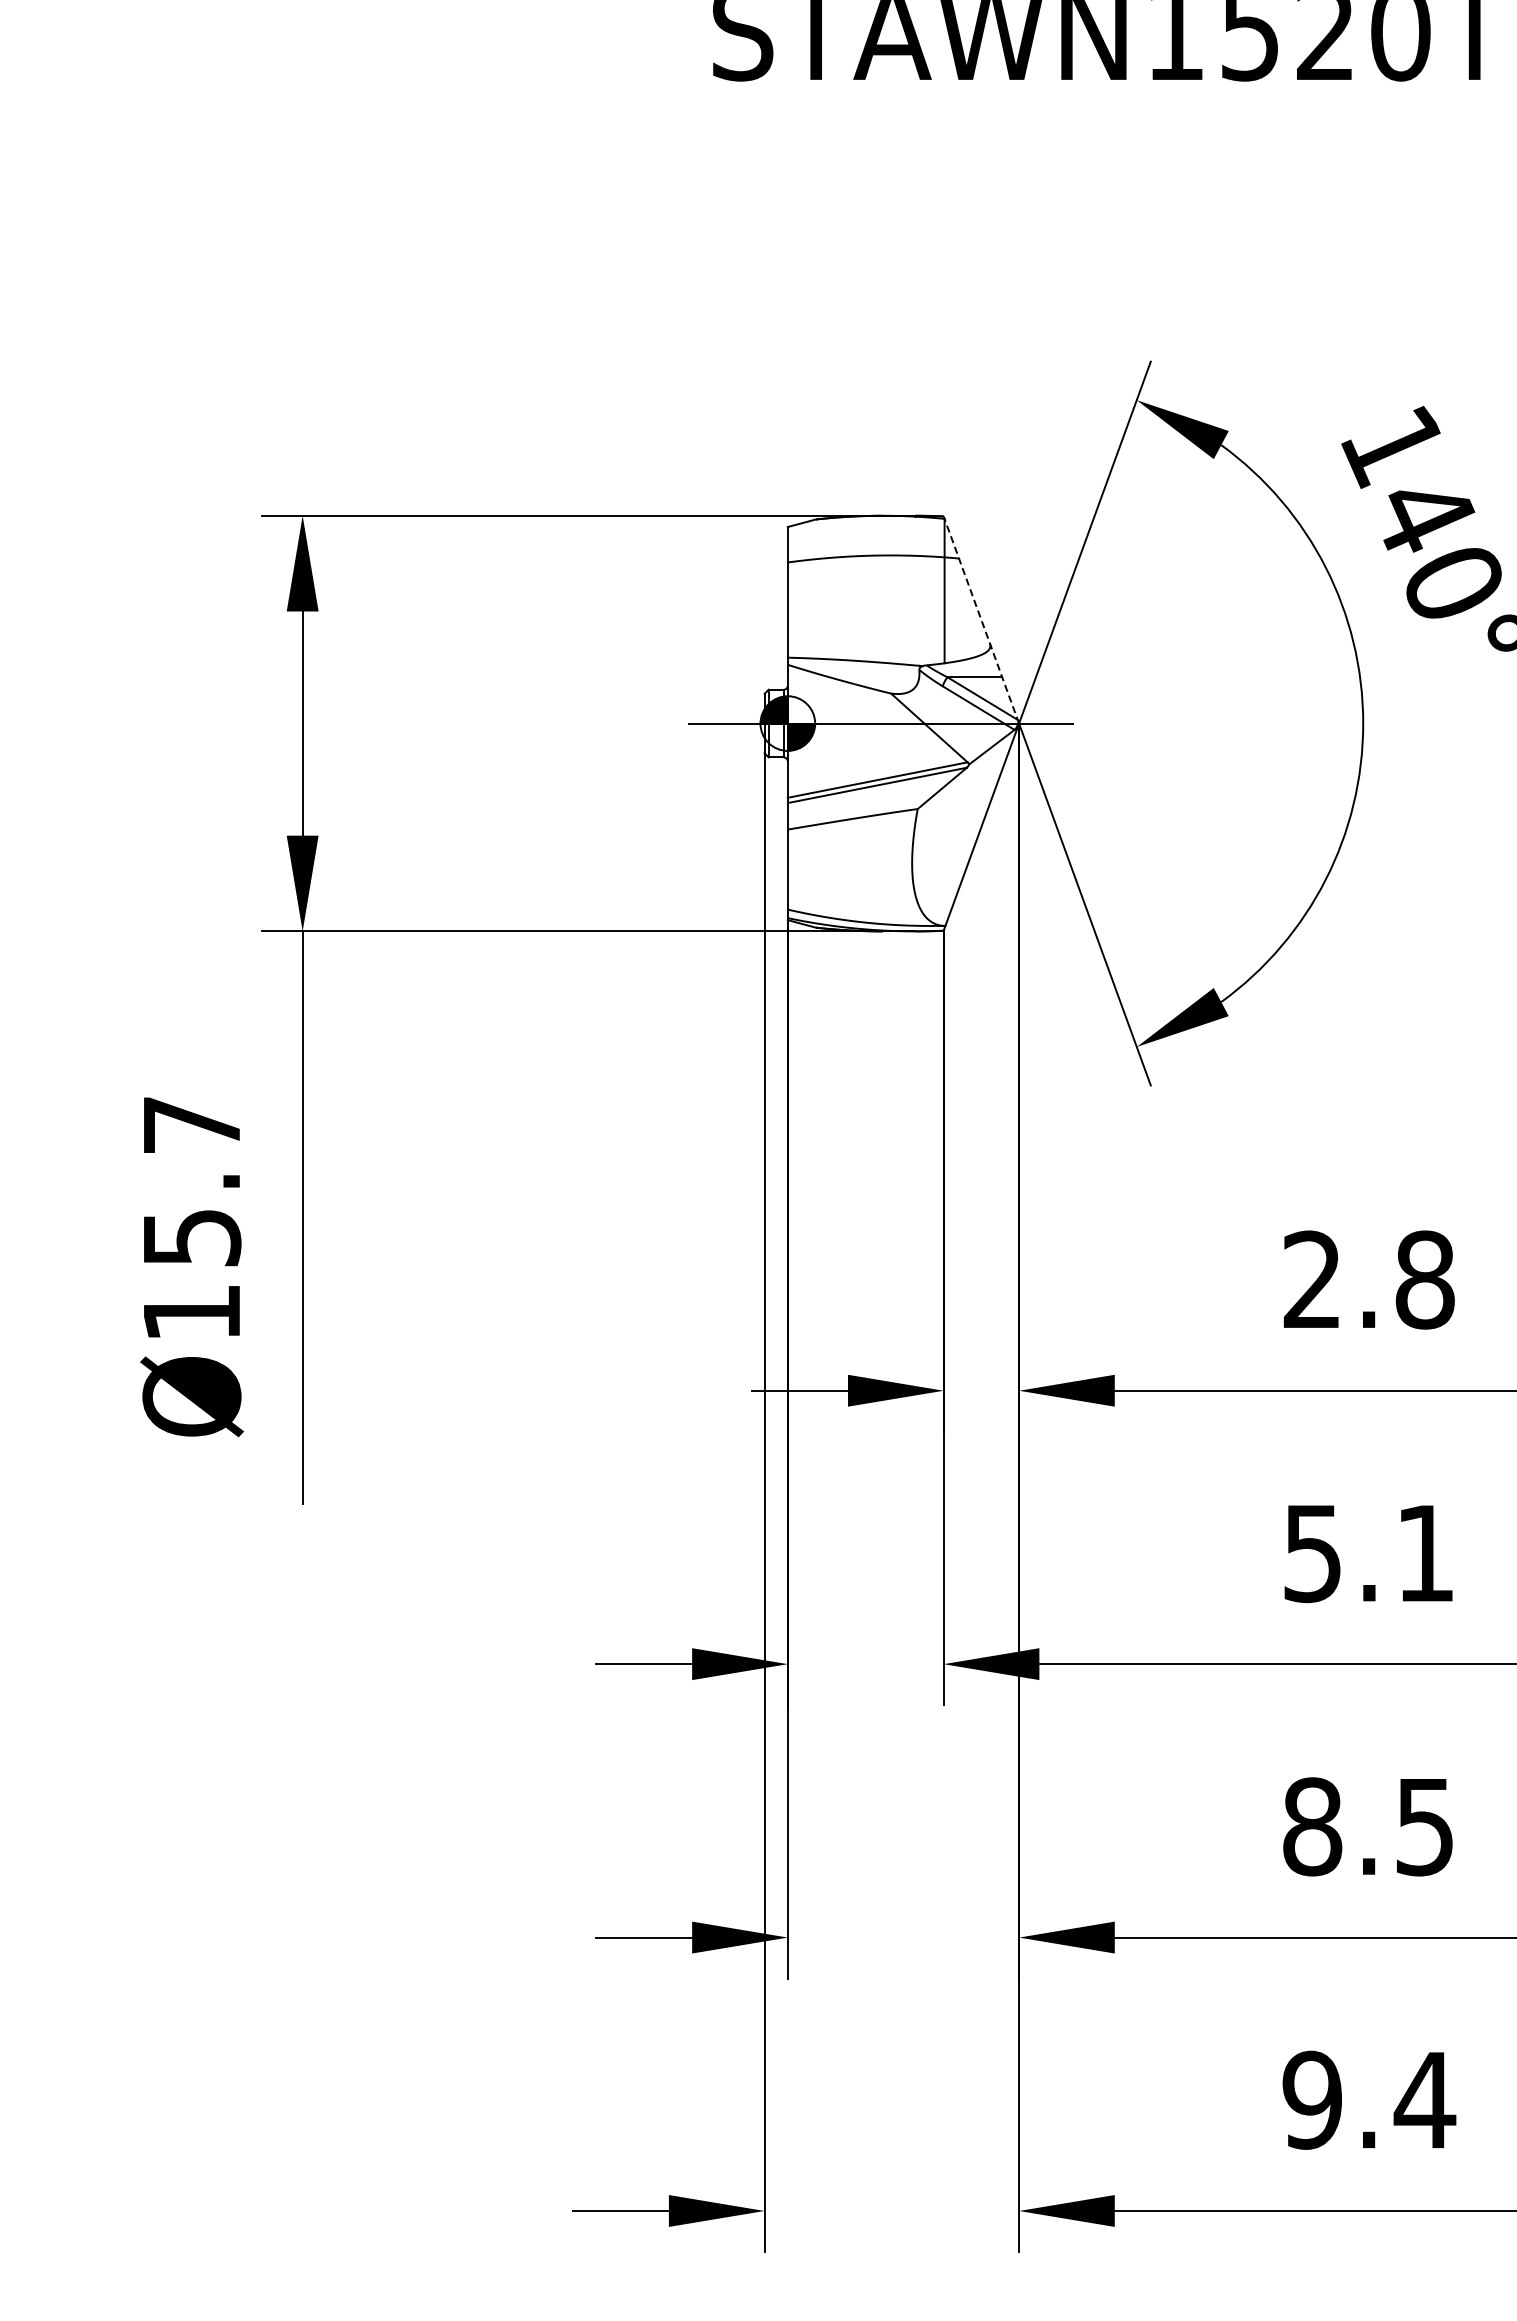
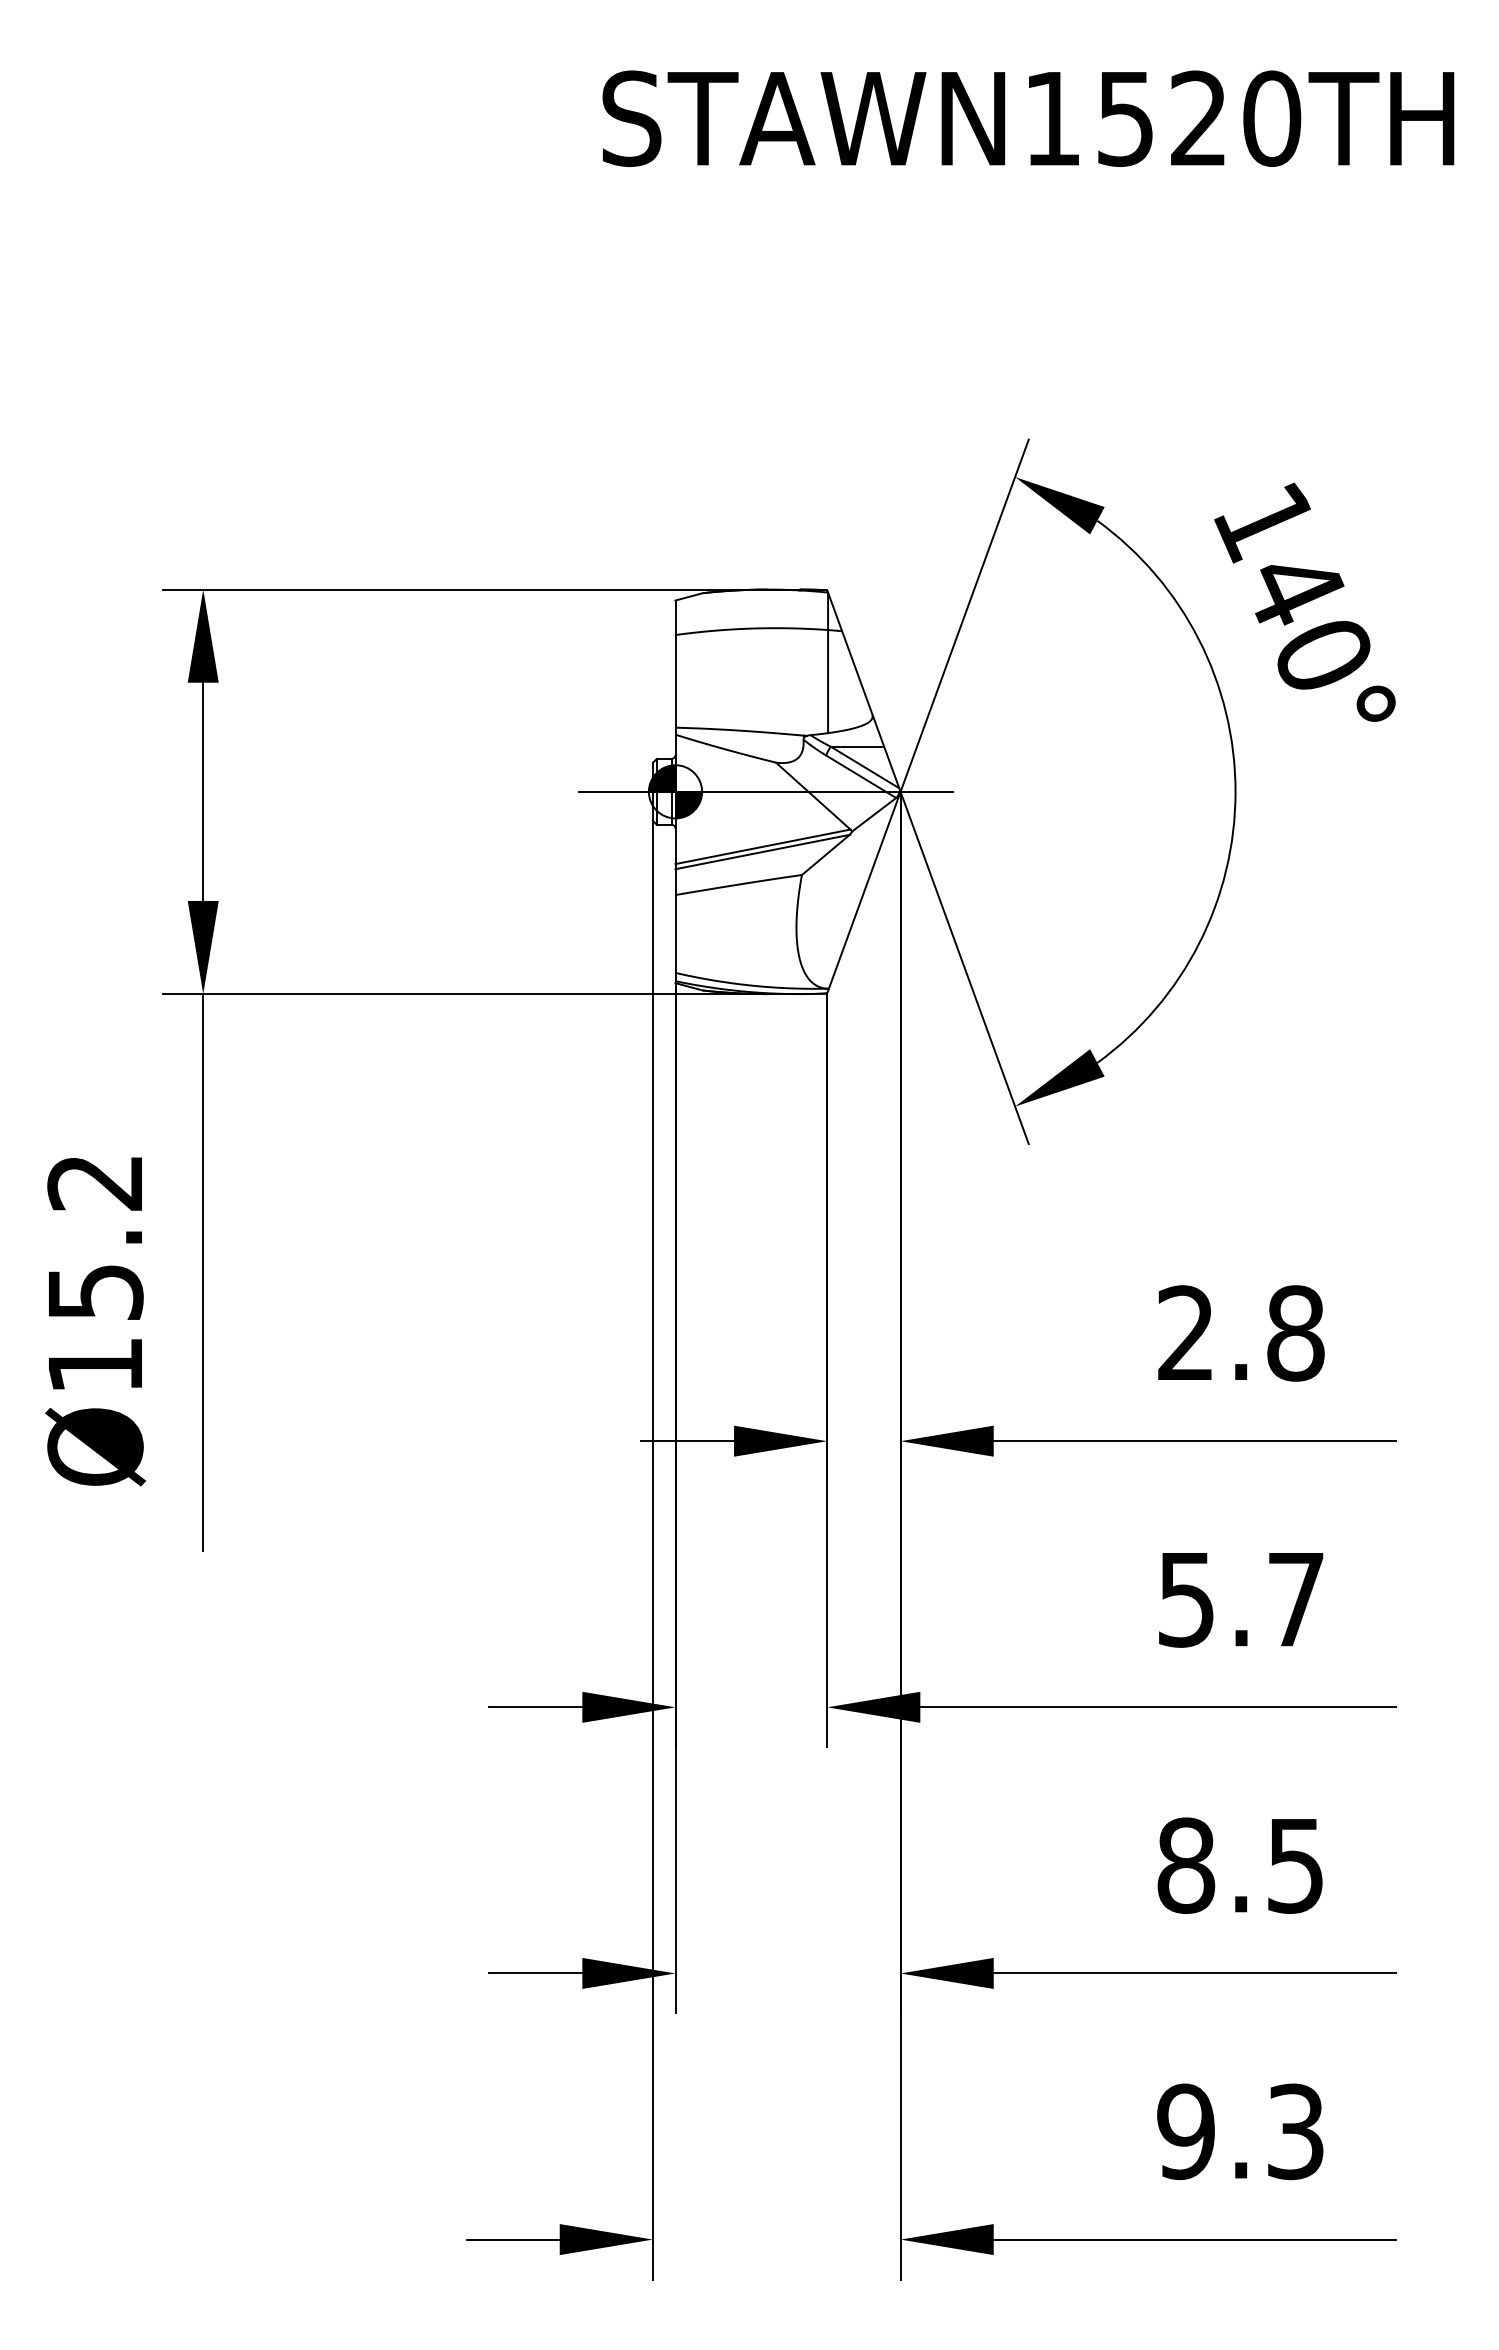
line: (980, 619) -> (863, 690), dashed -> solid
text: (190, 1124) -> (94, 1182), Ø15.7 -> Ø15.2
text: (1425, 1553) -> (1296, 1599), 5.1 -> 5.7
text: (1424, 2099) -> (1295, 2131), 9.4 -> 9.3

